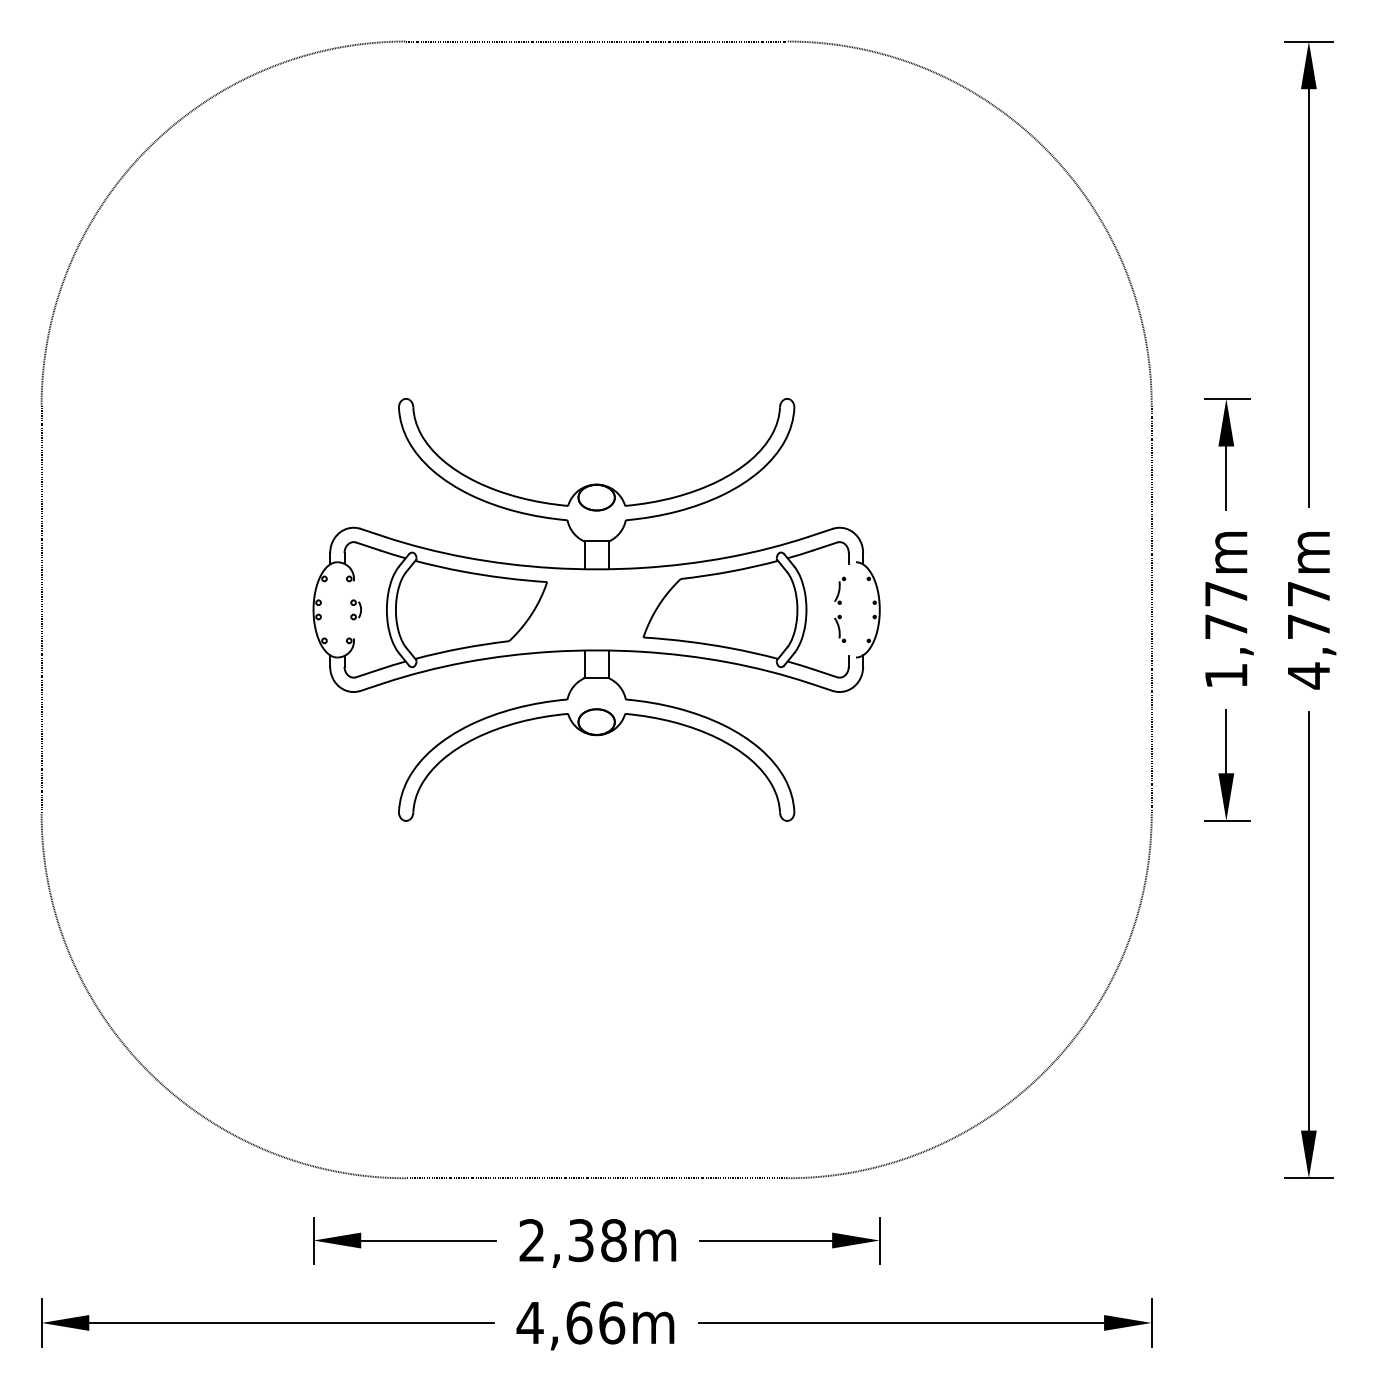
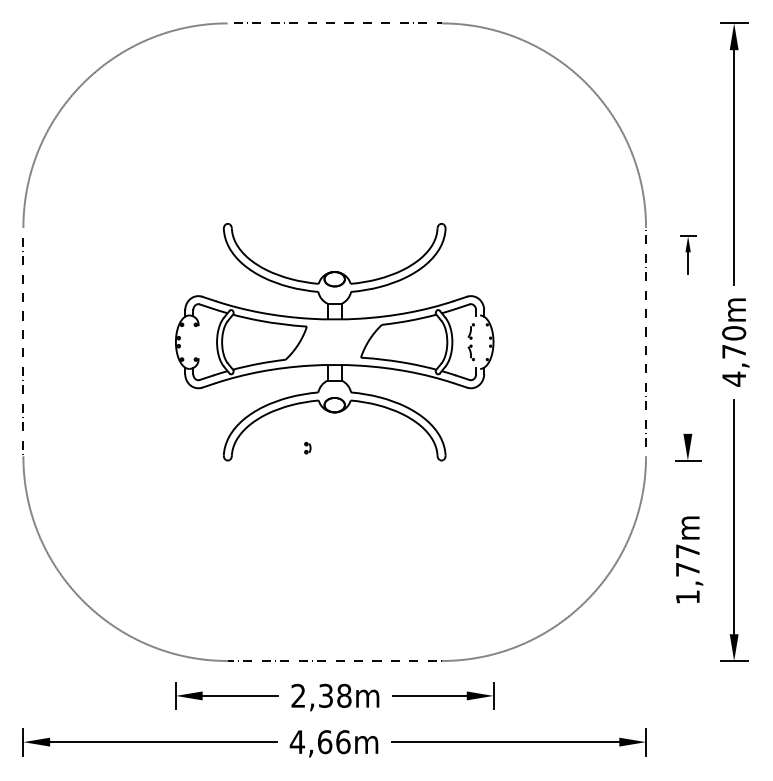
part: (1227, 453) -> (688, 254), size x0.6
text: (1309, 594) -> (734, 333), 4,77m -> 4,70m
text: (1229, 608) -> (689, 559), moved
part: (355, 610) -> (307, 448), moved
line: (1225, 740) -> (687, 415), removed

